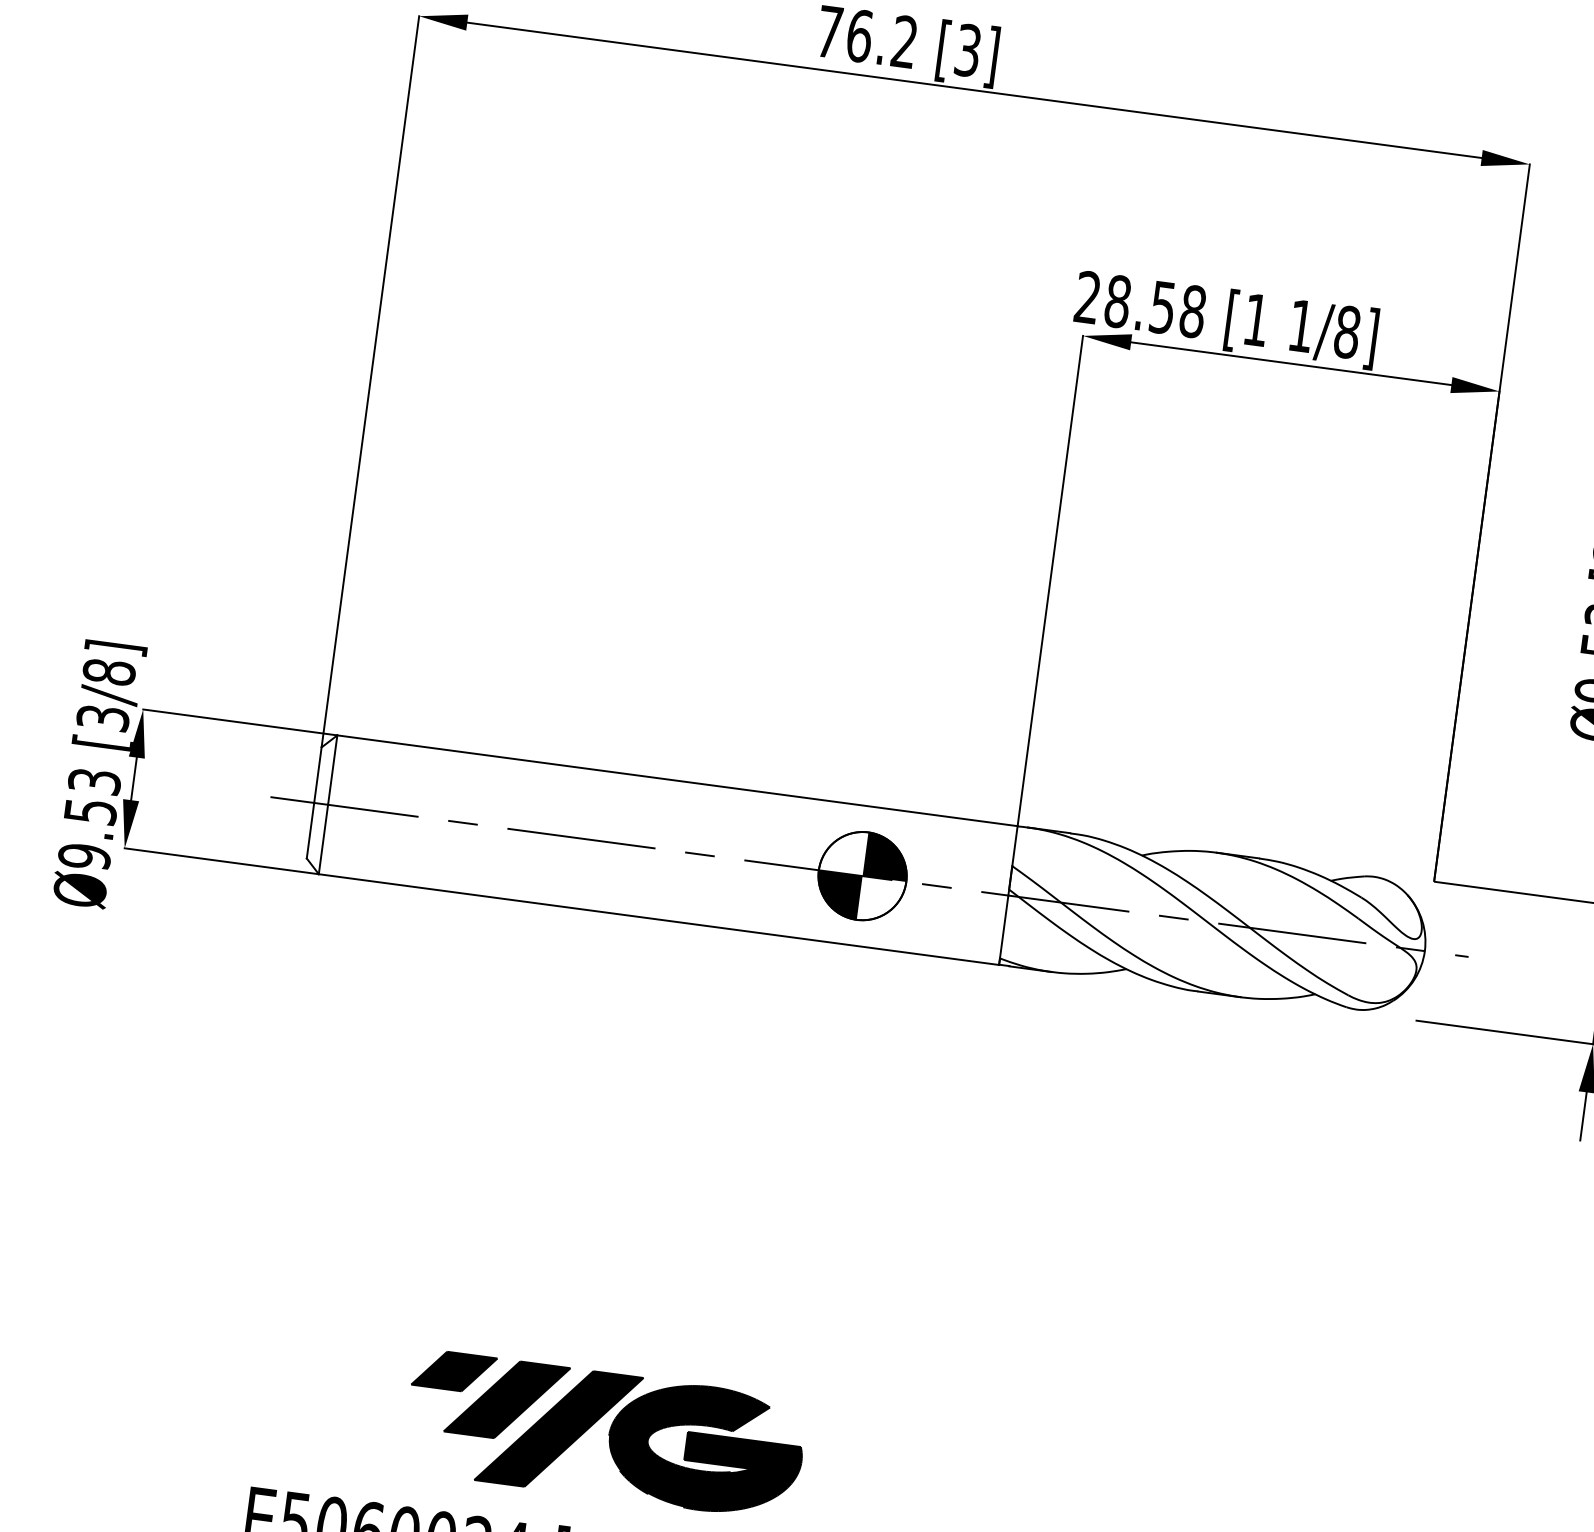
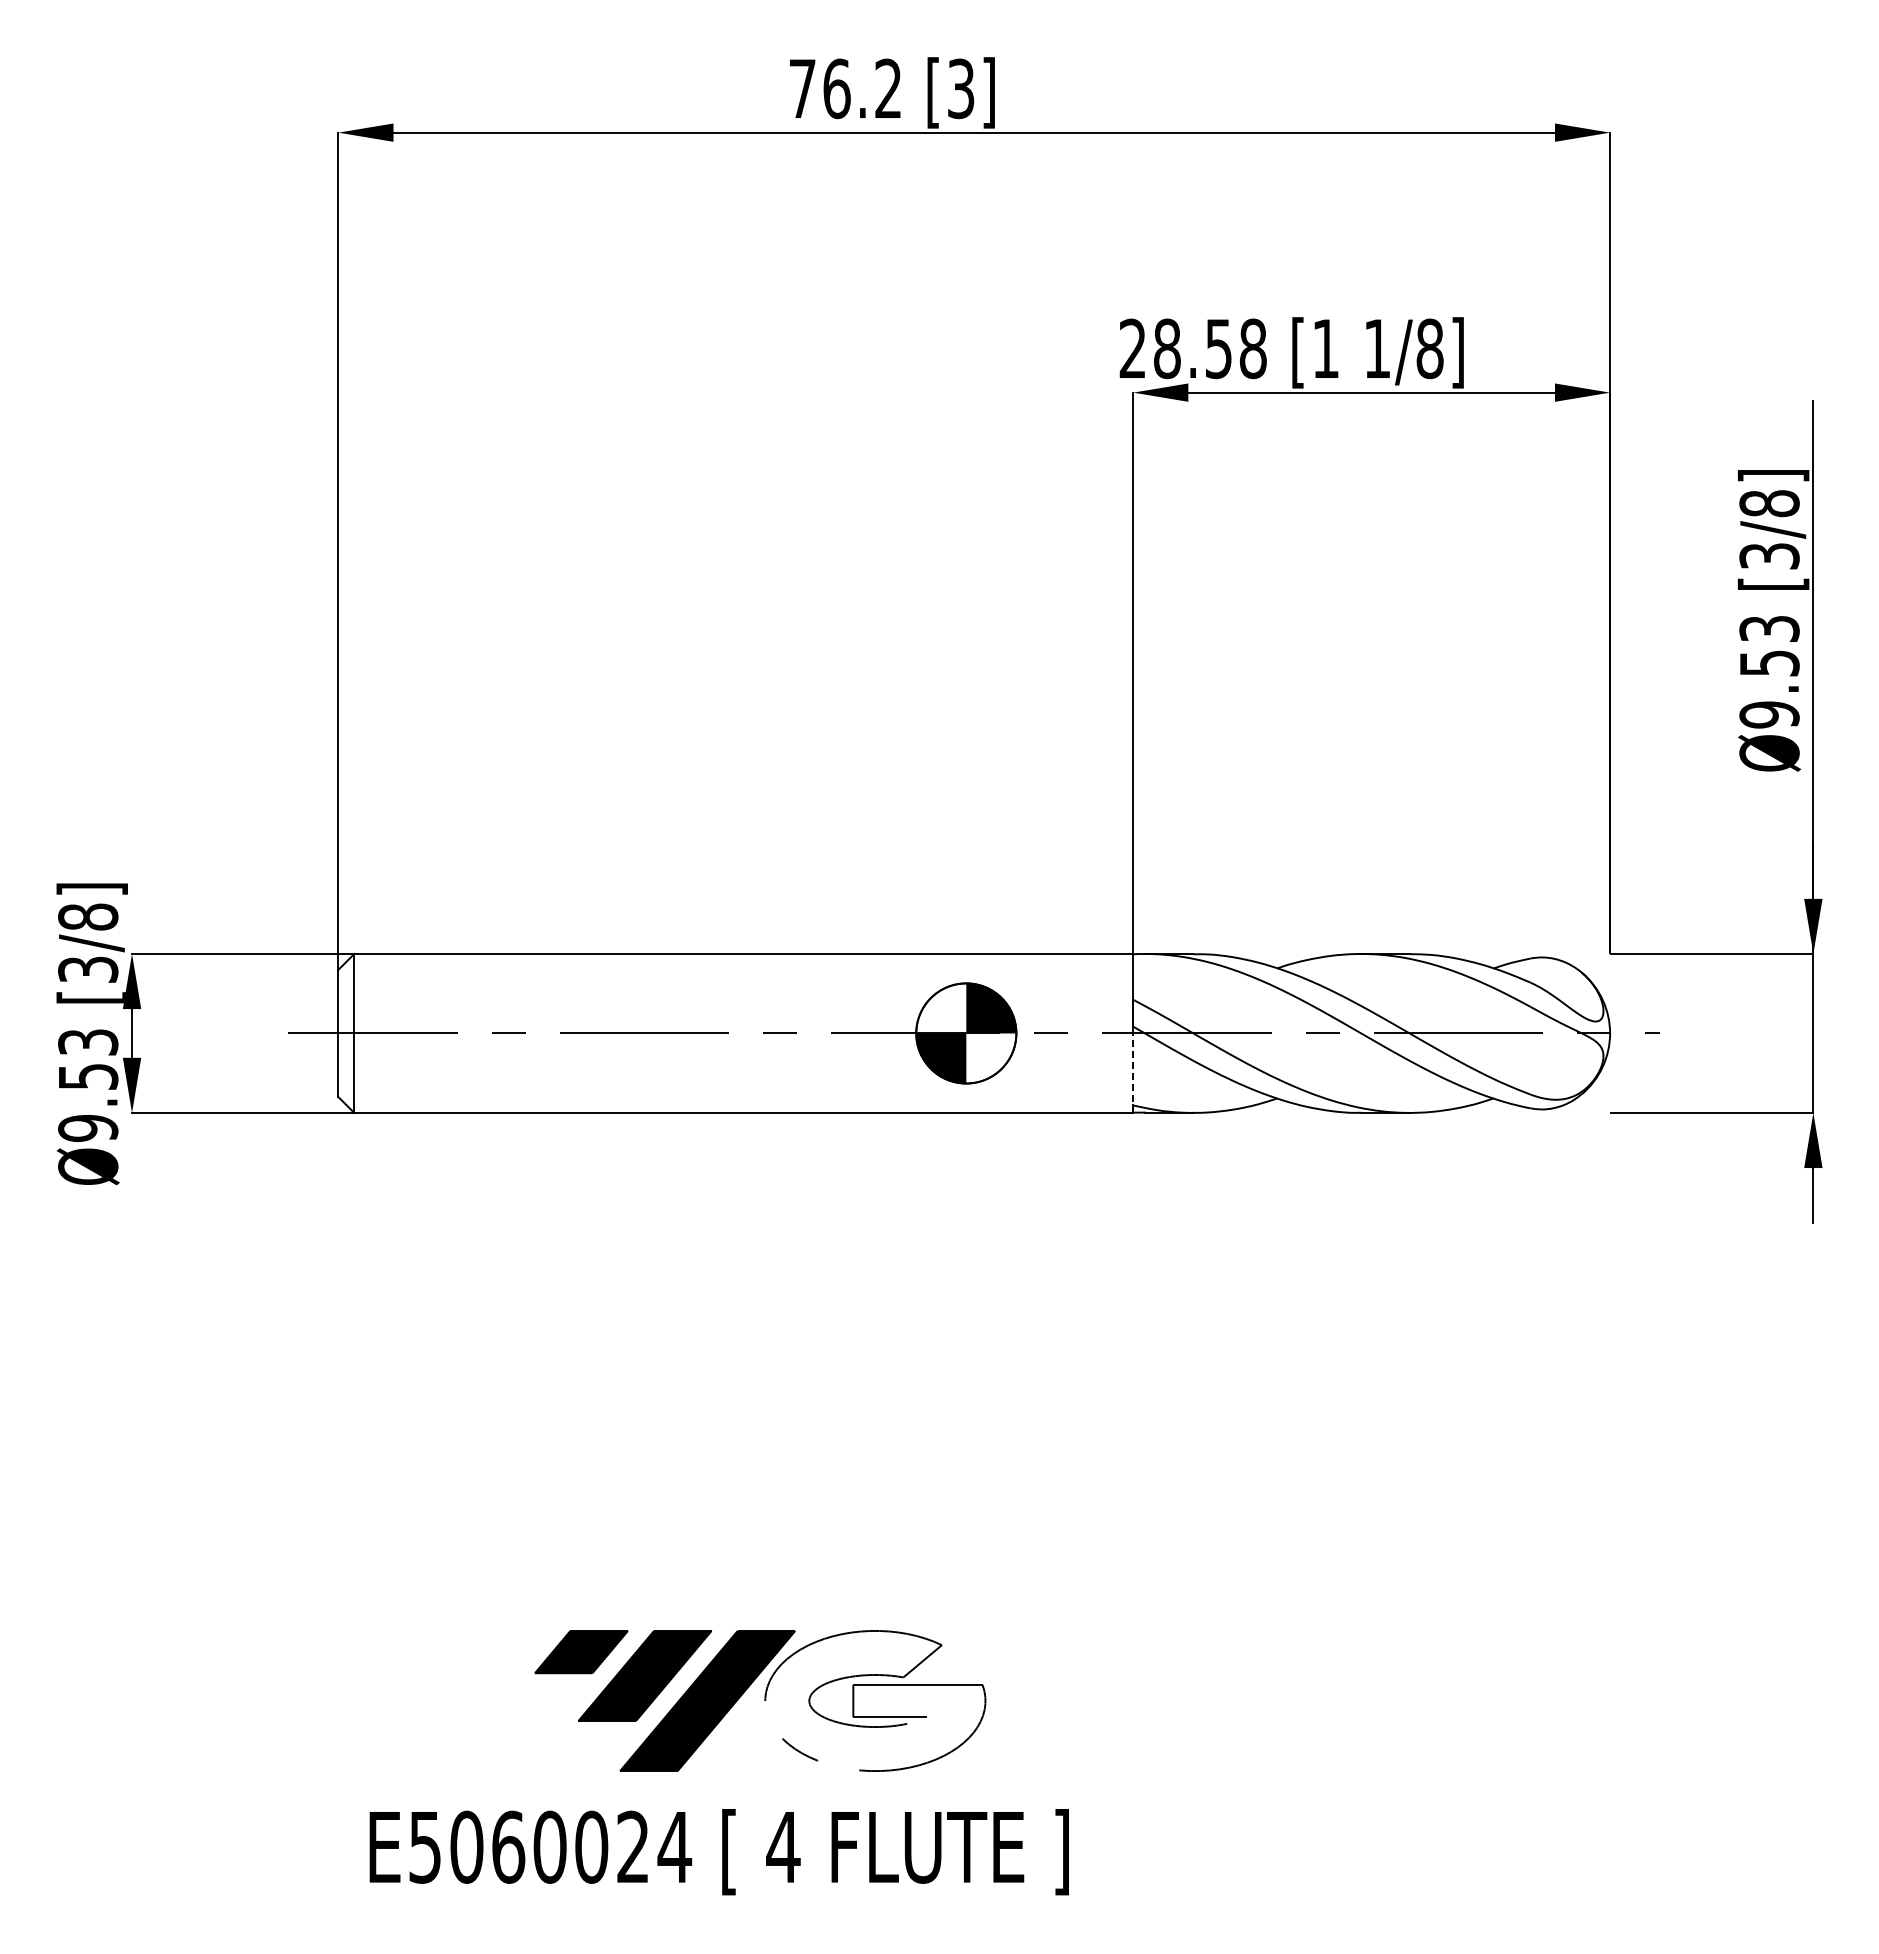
line: (1003, 930) -> (1133, 1073), solid -> dashed
fill: (705, 1448) -> (875, 1700), removed

